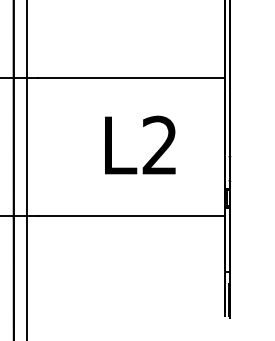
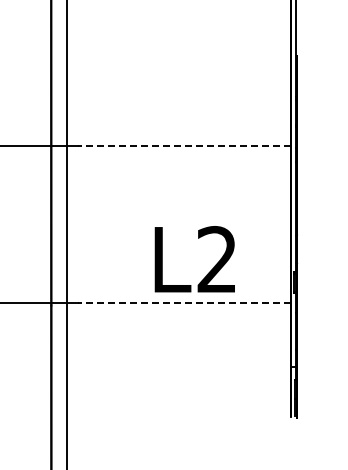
line: (131, 78) -> (184, 146), solid -> dashed
text: (139, 145) -> (194, 259), moved
line: (131, 216) -> (184, 303), solid -> dashed

